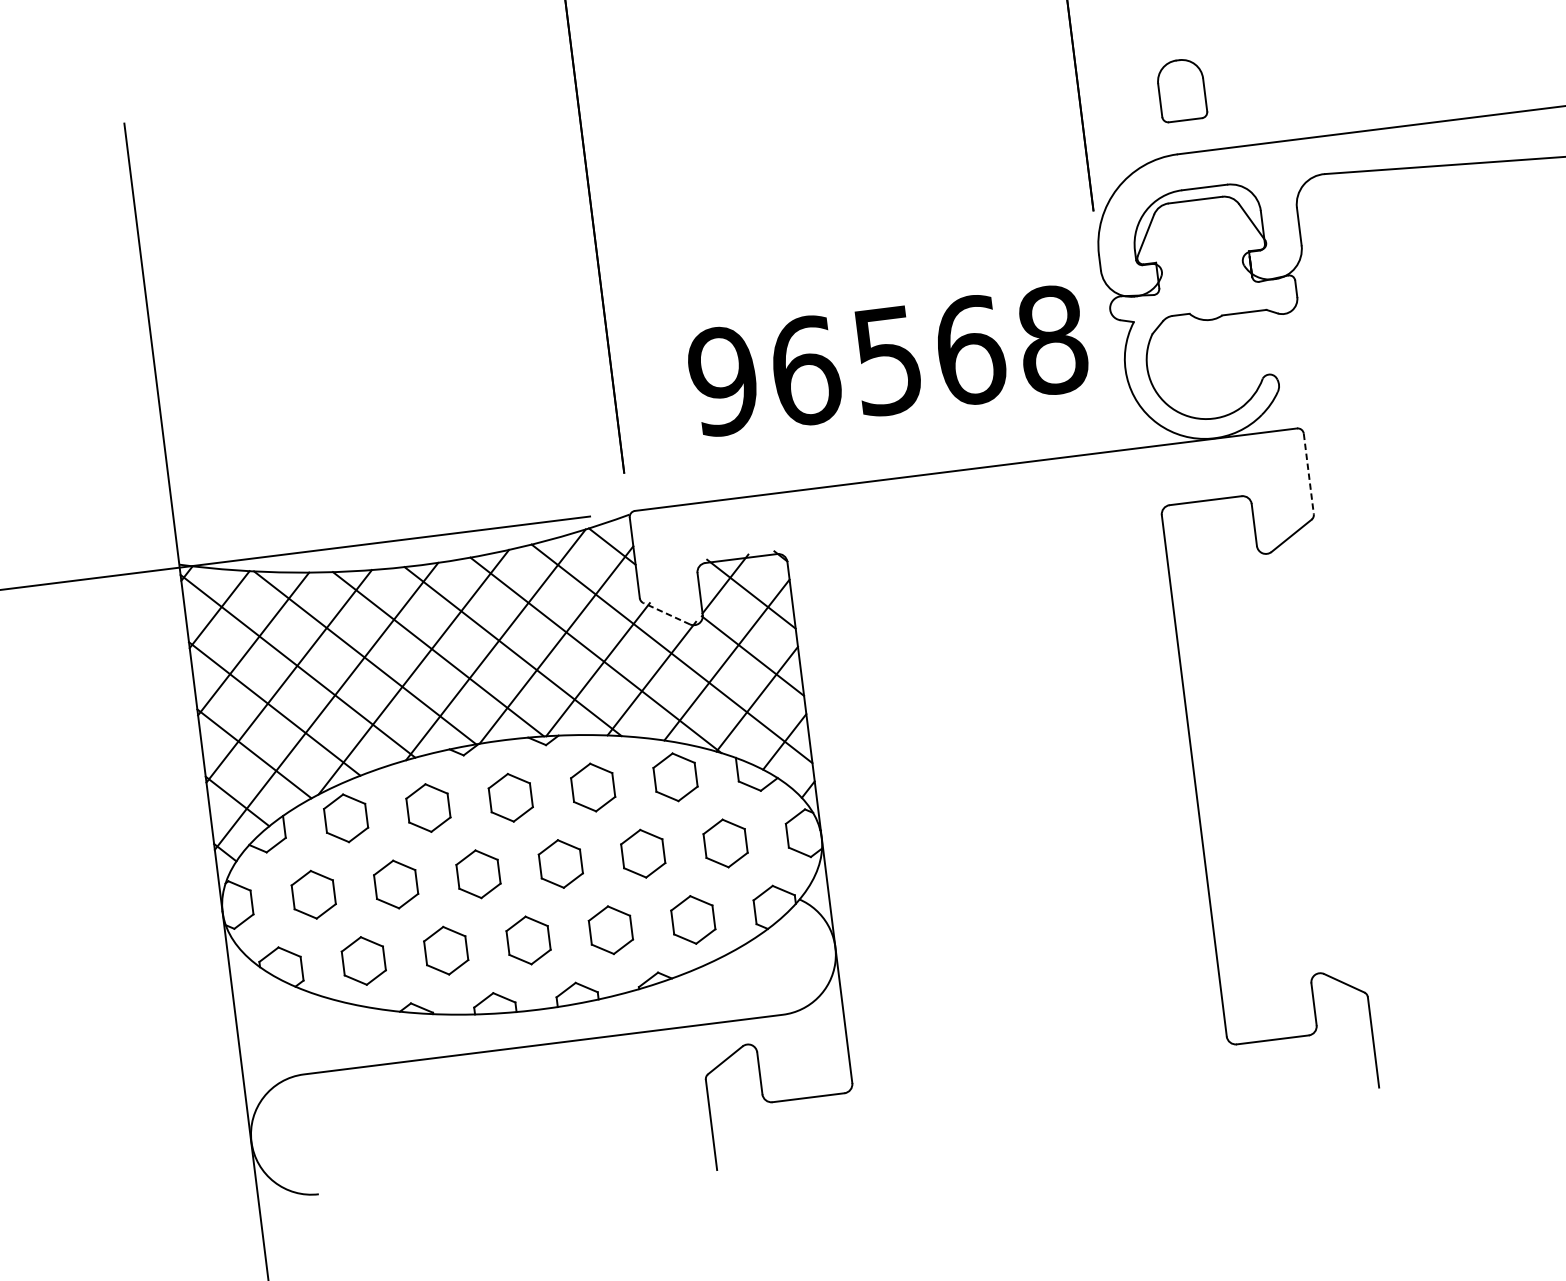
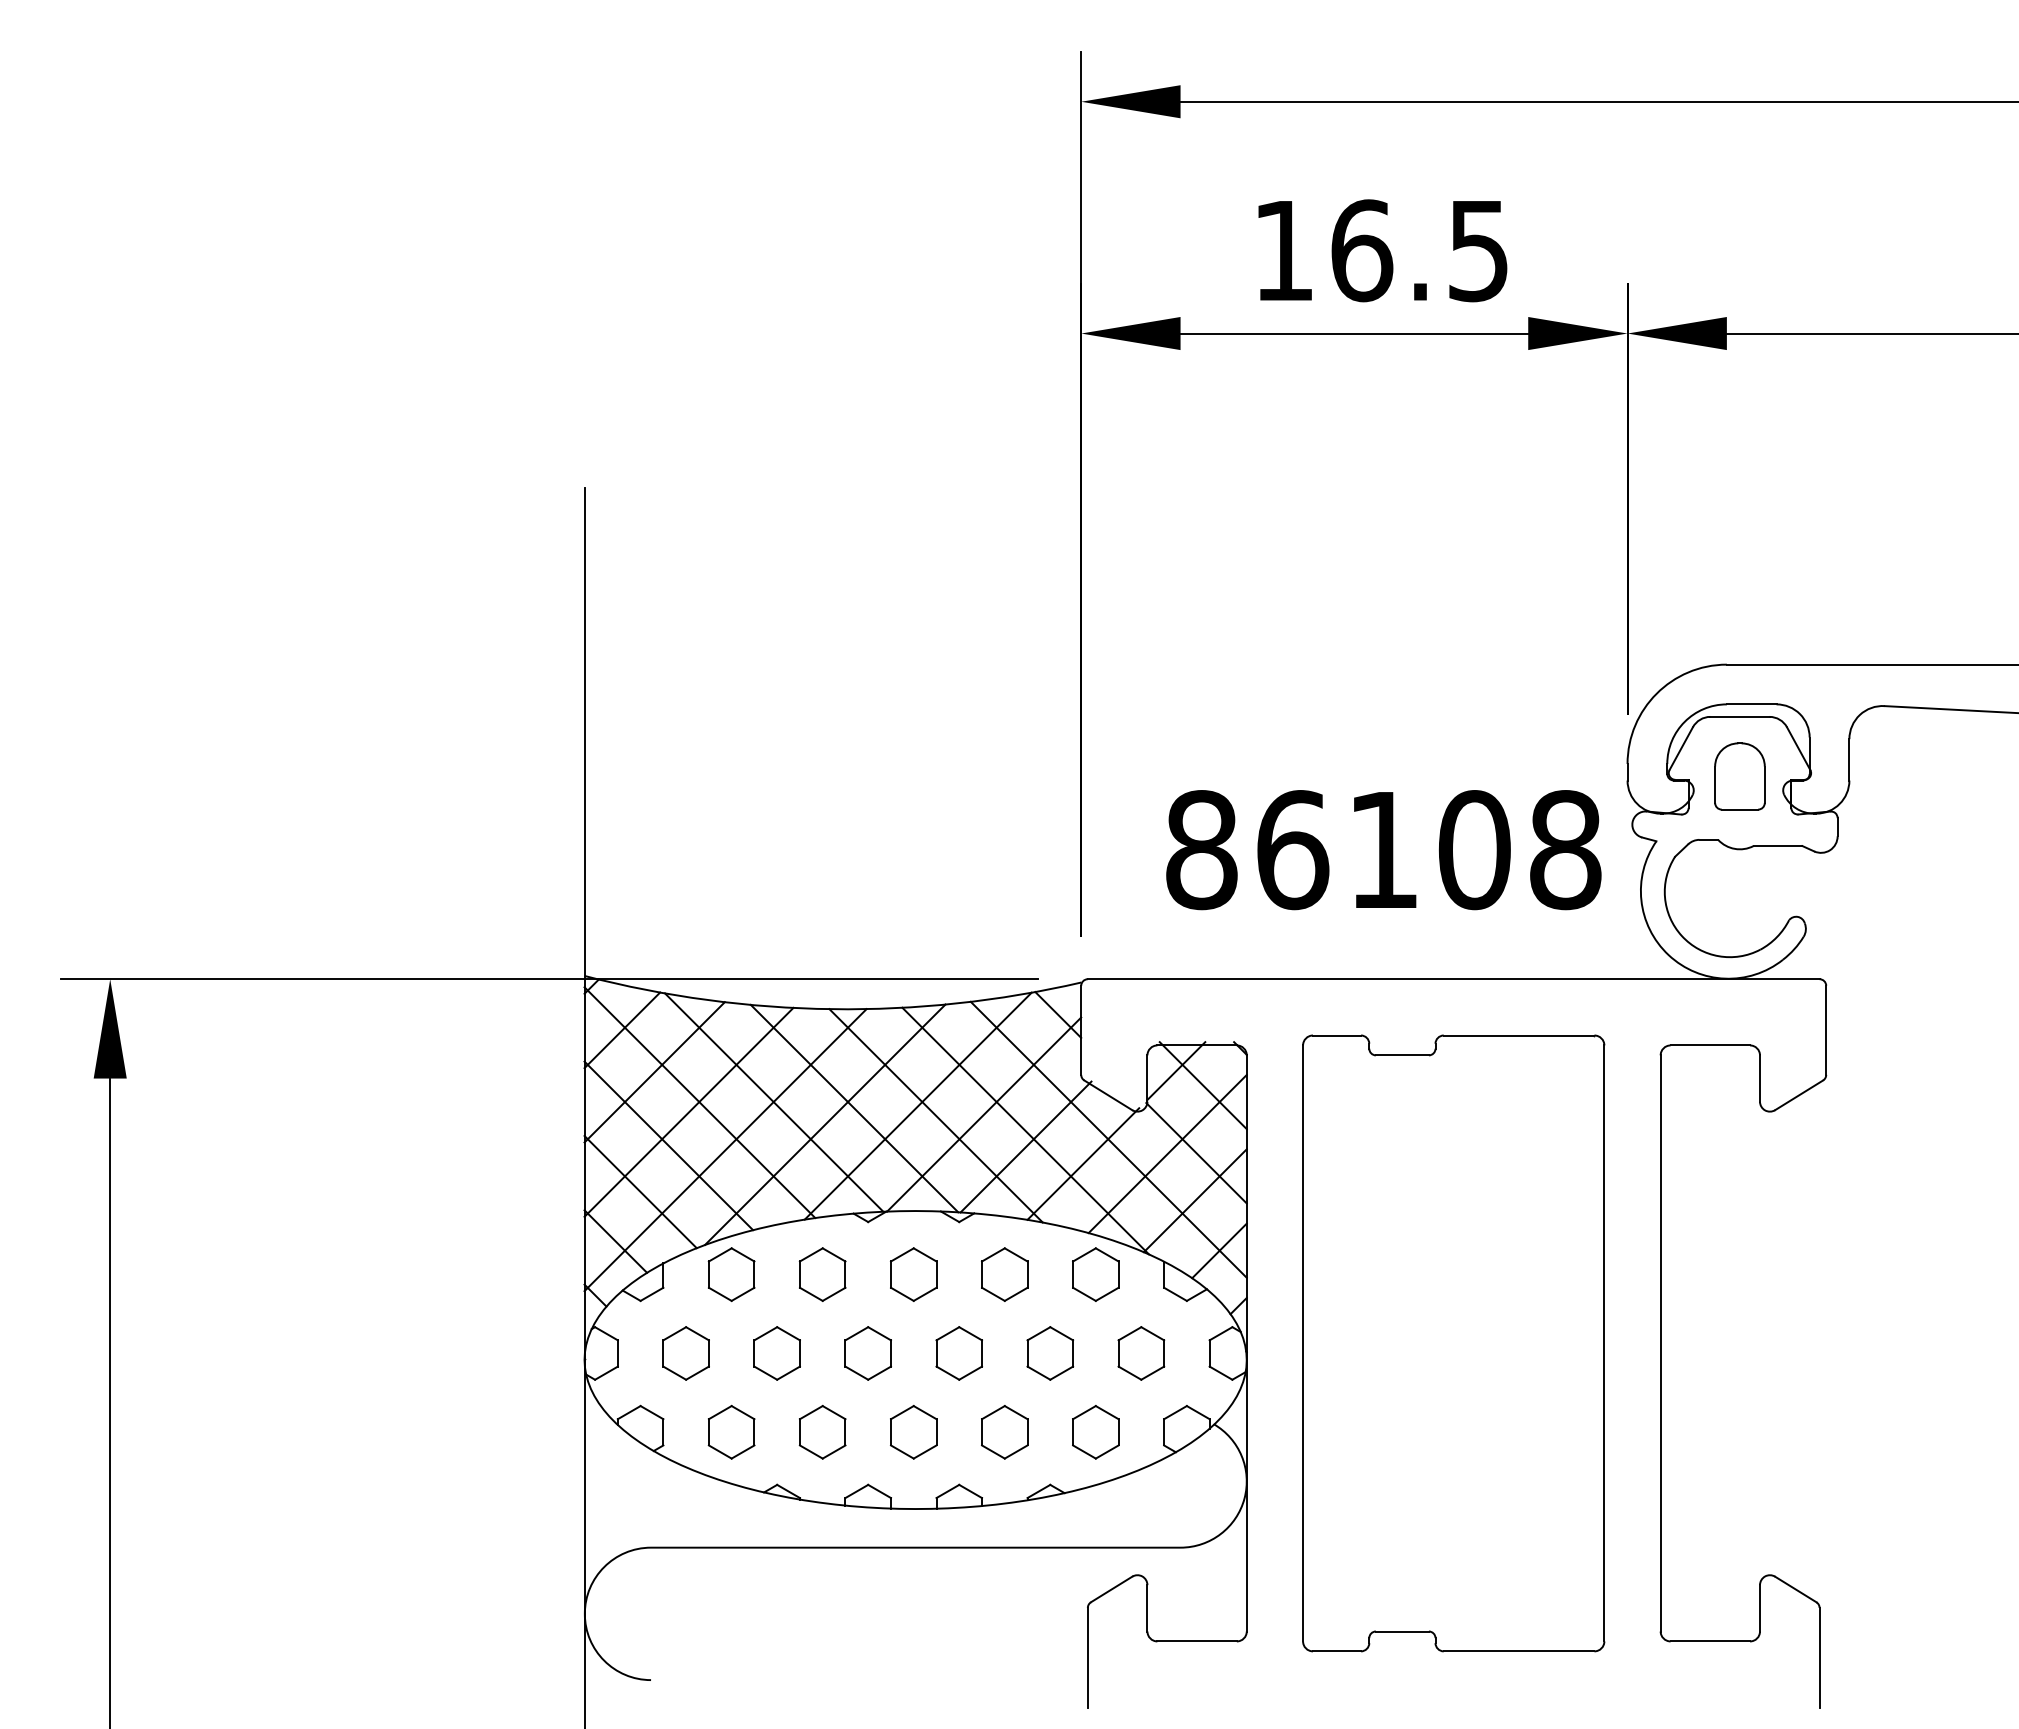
part: (1181, 90) -> (1739, 776), moved
text: (847, 366) -> (1338, 850), 96568 -> 86108
line: (1309, 474) -> (1826, 1030), dashed -> solid
line: (665, 613) -> (1107, 1095), dashed -> solid
part: (1006, 799) -> (1453, 1343), added

